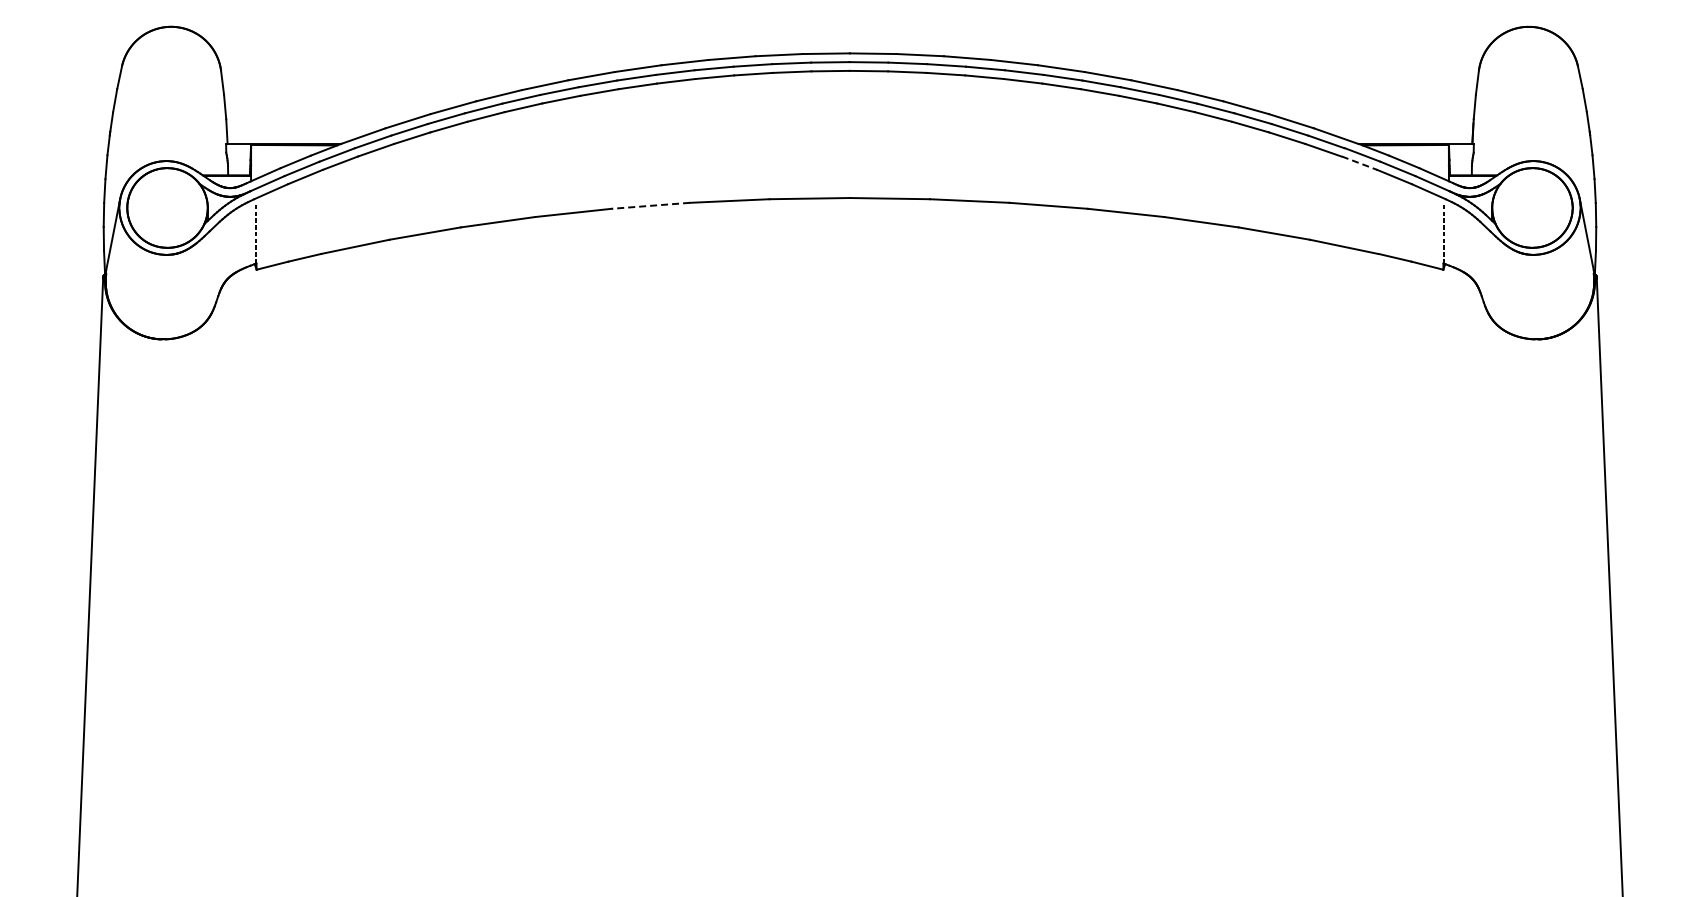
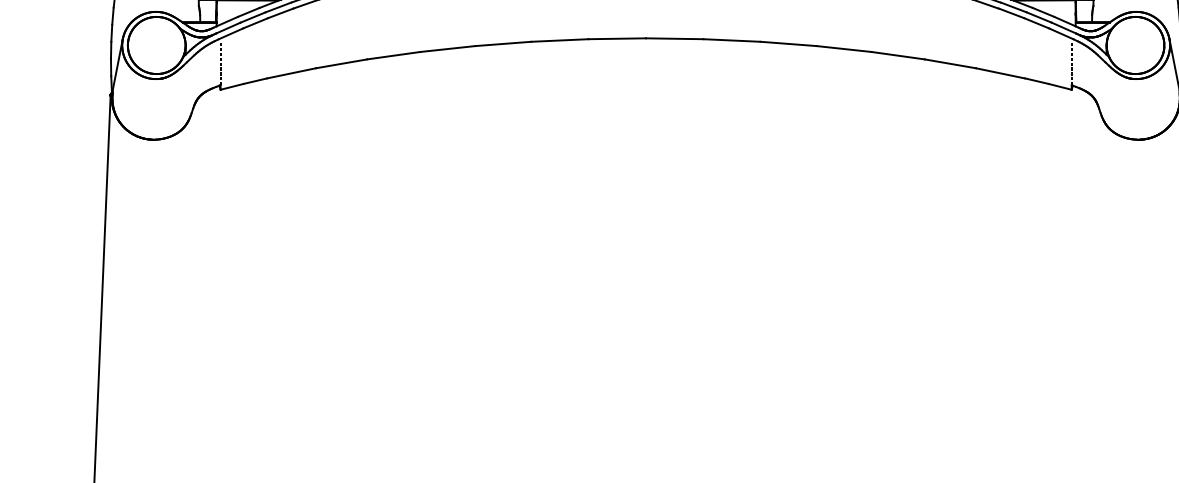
line: (1359, 163) -> (1011, 13), dashed -> solid
line: (650, 205) -> (503, 43), dashed -> solid

